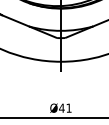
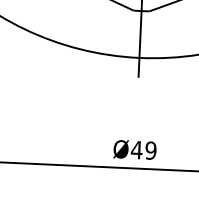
text: (68, 107) -> (149, 149), Ø41 -> Ø49

